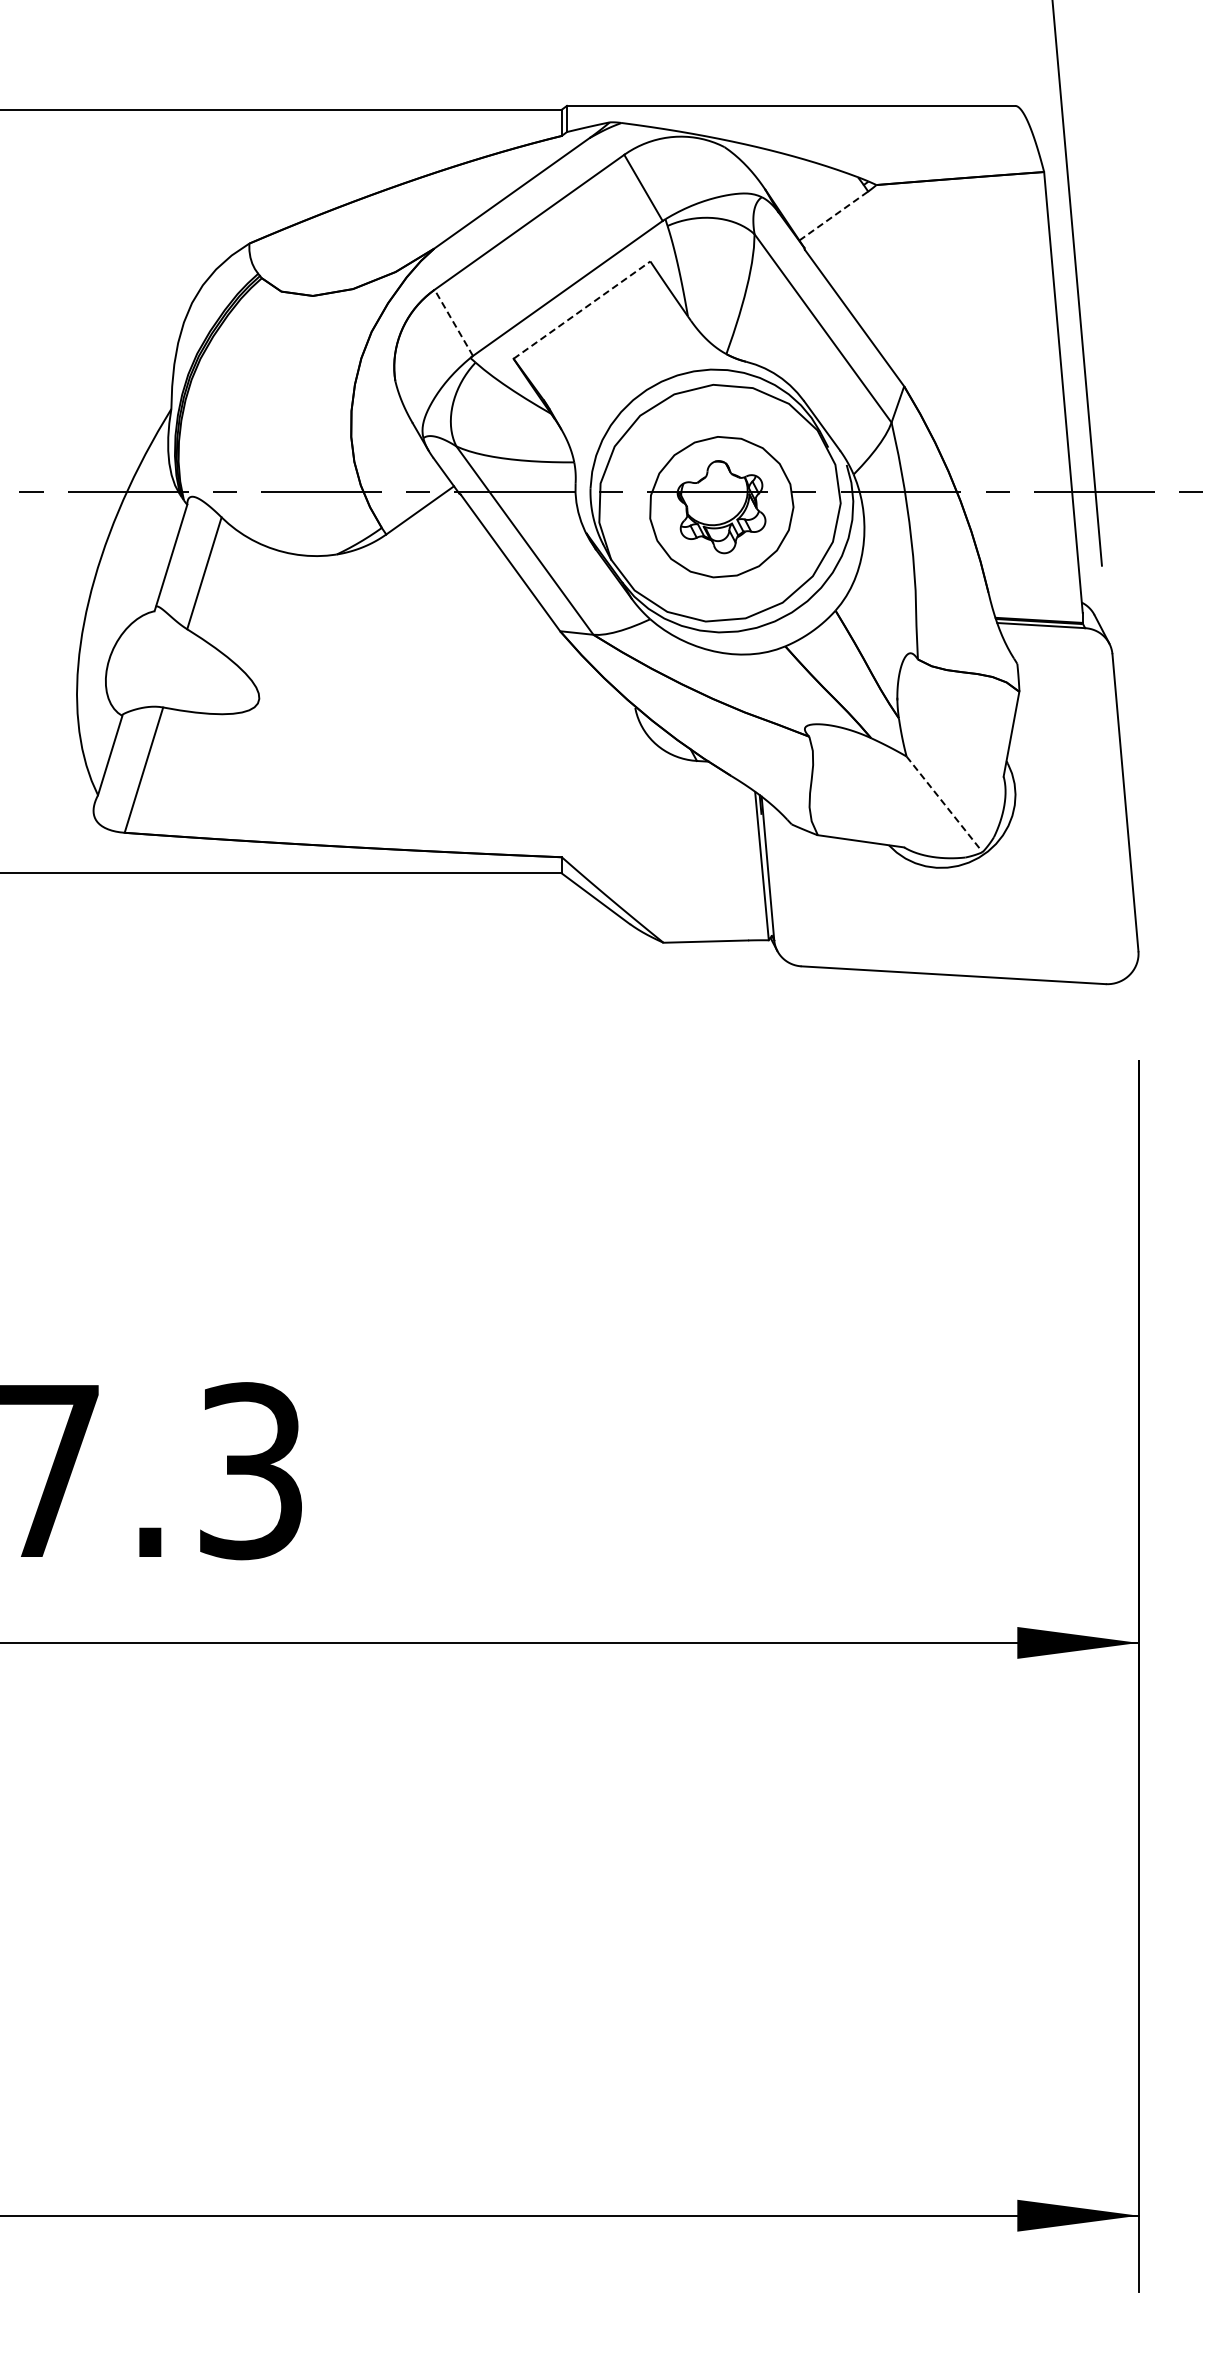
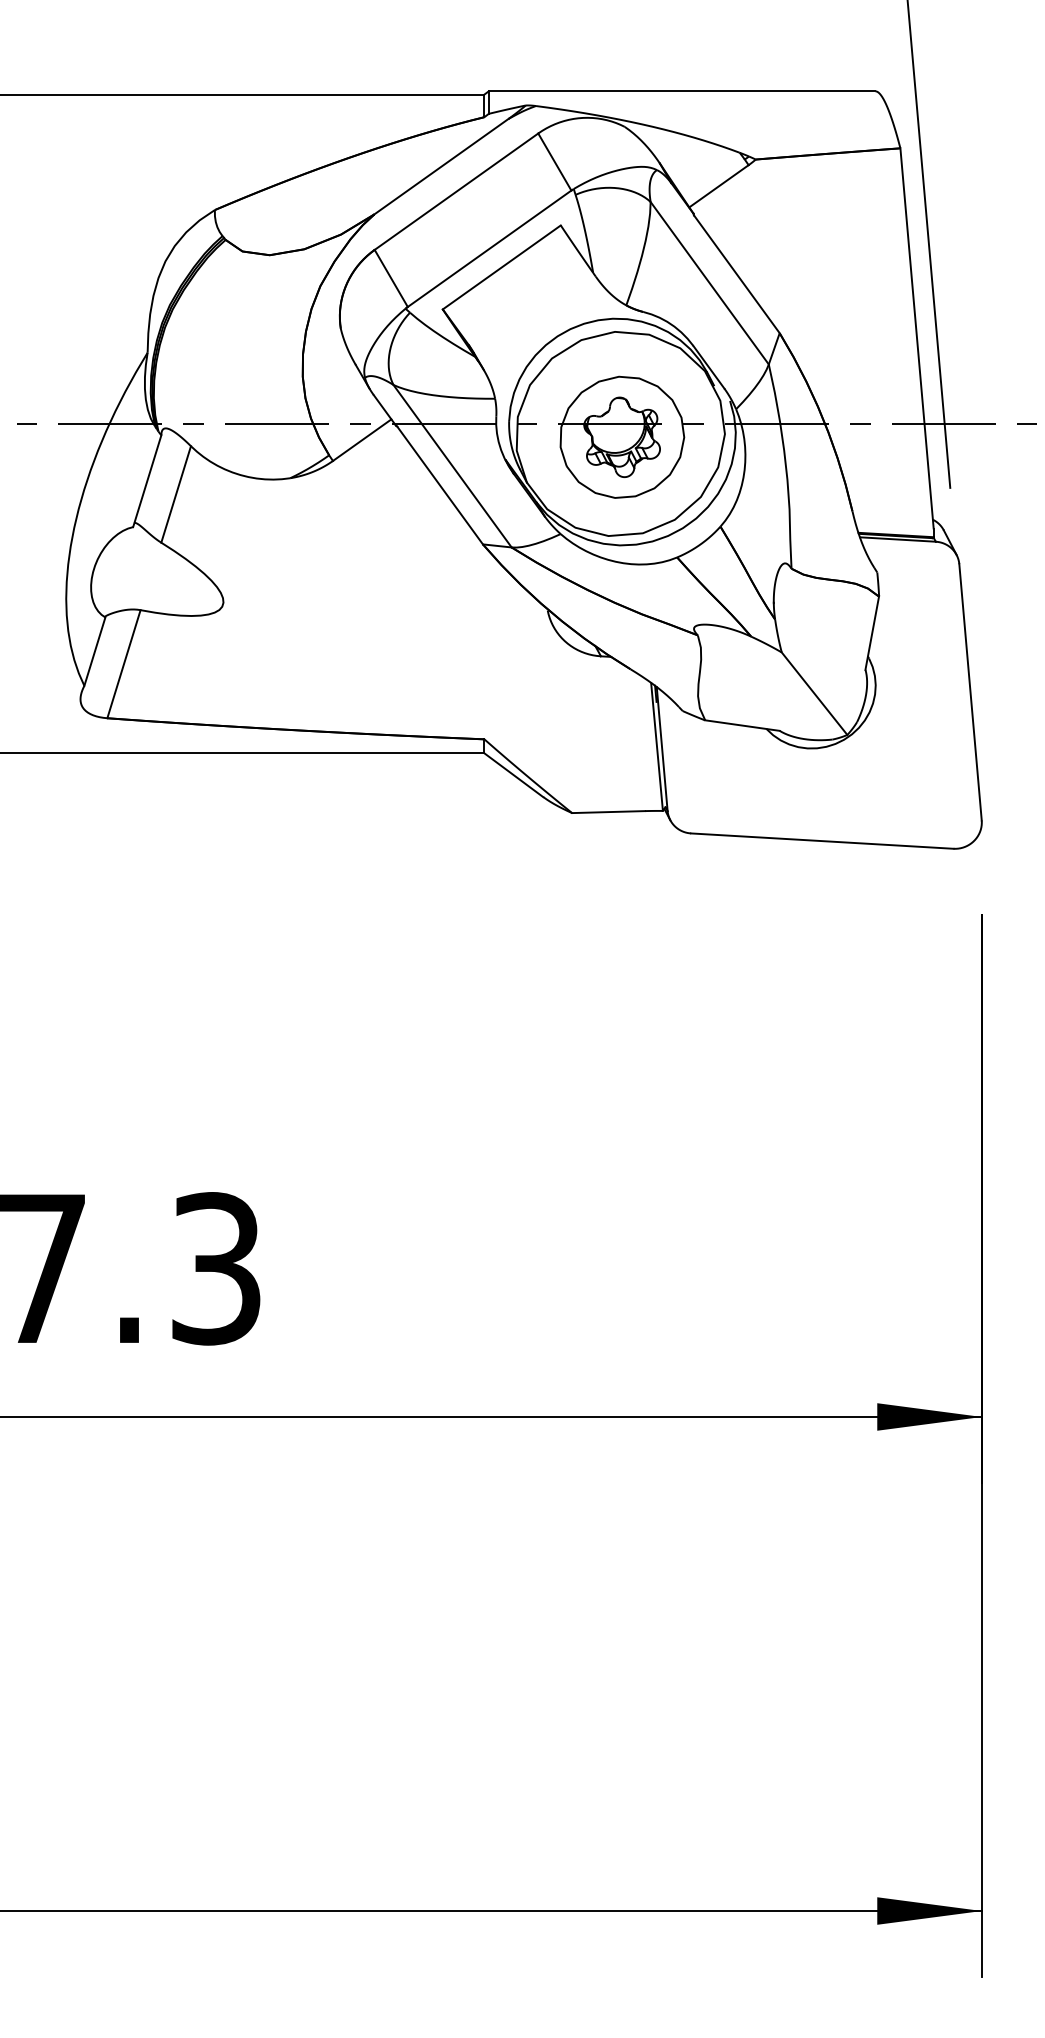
line: (834, 215) -> (719, 185), dashed -> solid
line: (582, 310) -> (502, 267), dashed -> solid
line: (453, 322) -> (390, 278), dashed -> solid
line: (944, 804) -> (814, 693), dashed -> solid

